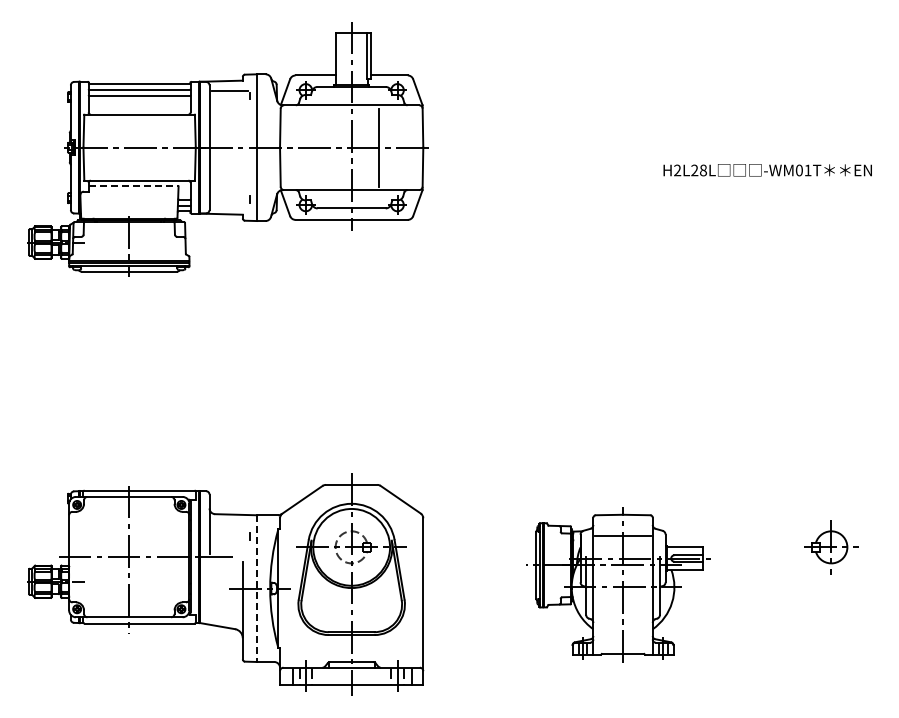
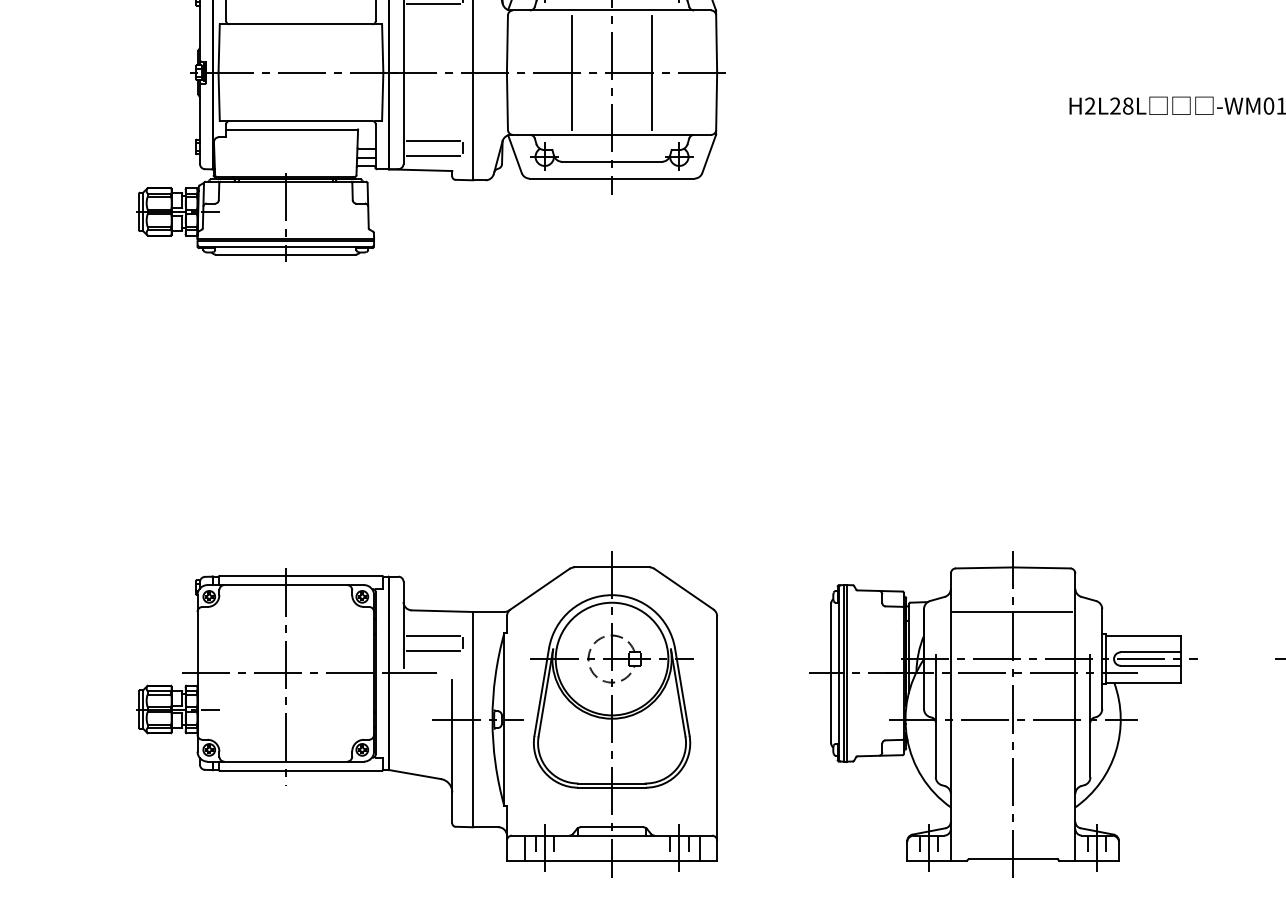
line: (229, 101) -> (432, 4), added
line: (324, 147) -> (572, 72), added
line: (133, 186) -> (291, 129), dashed -> solid
line: (229, 194) -> (432, 141), added
line: (229, 204) -> (432, 156), added
line: (229, 531) -> (432, 635), added
line: (229, 541) -> (432, 650), added
part: (618, 584) -> (1003, 713), size x1.43
line: (257, 589) -> (473, 720), dashed -> solid

